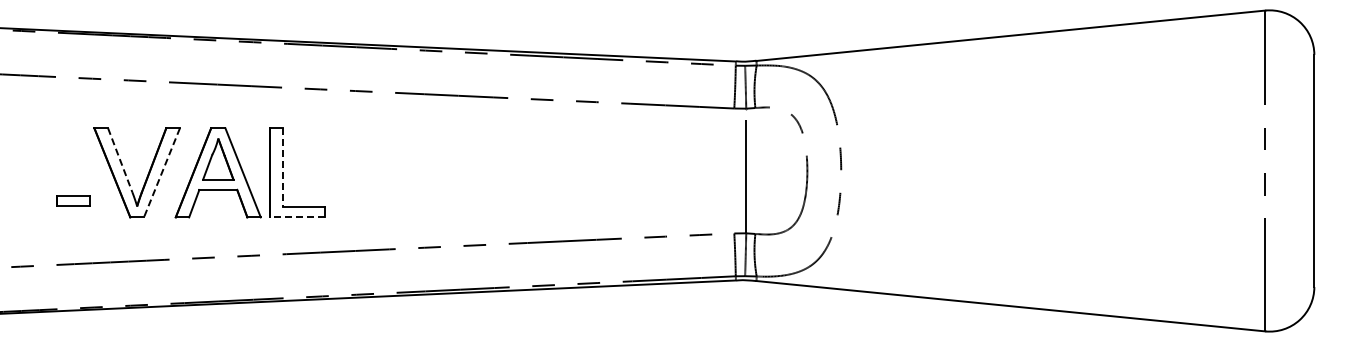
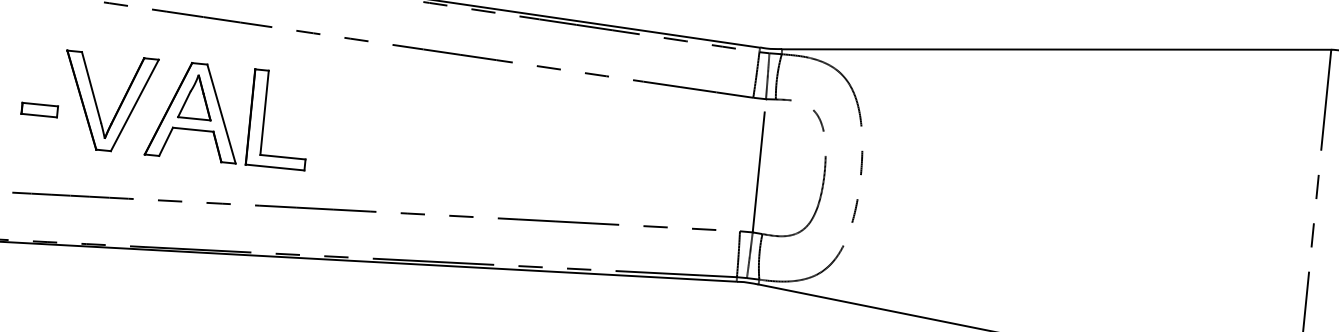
line: (120, 160) -> (91, 87), dashed -> solid
line: (282, 168) -> (264, 113), dashed -> solid
line: (161, 173) -> (134, 106), dashed -> solid
part: (73, 200) -> (40, 109), moved
line: (297, 217) -> (274, 167), dashed -> solid

